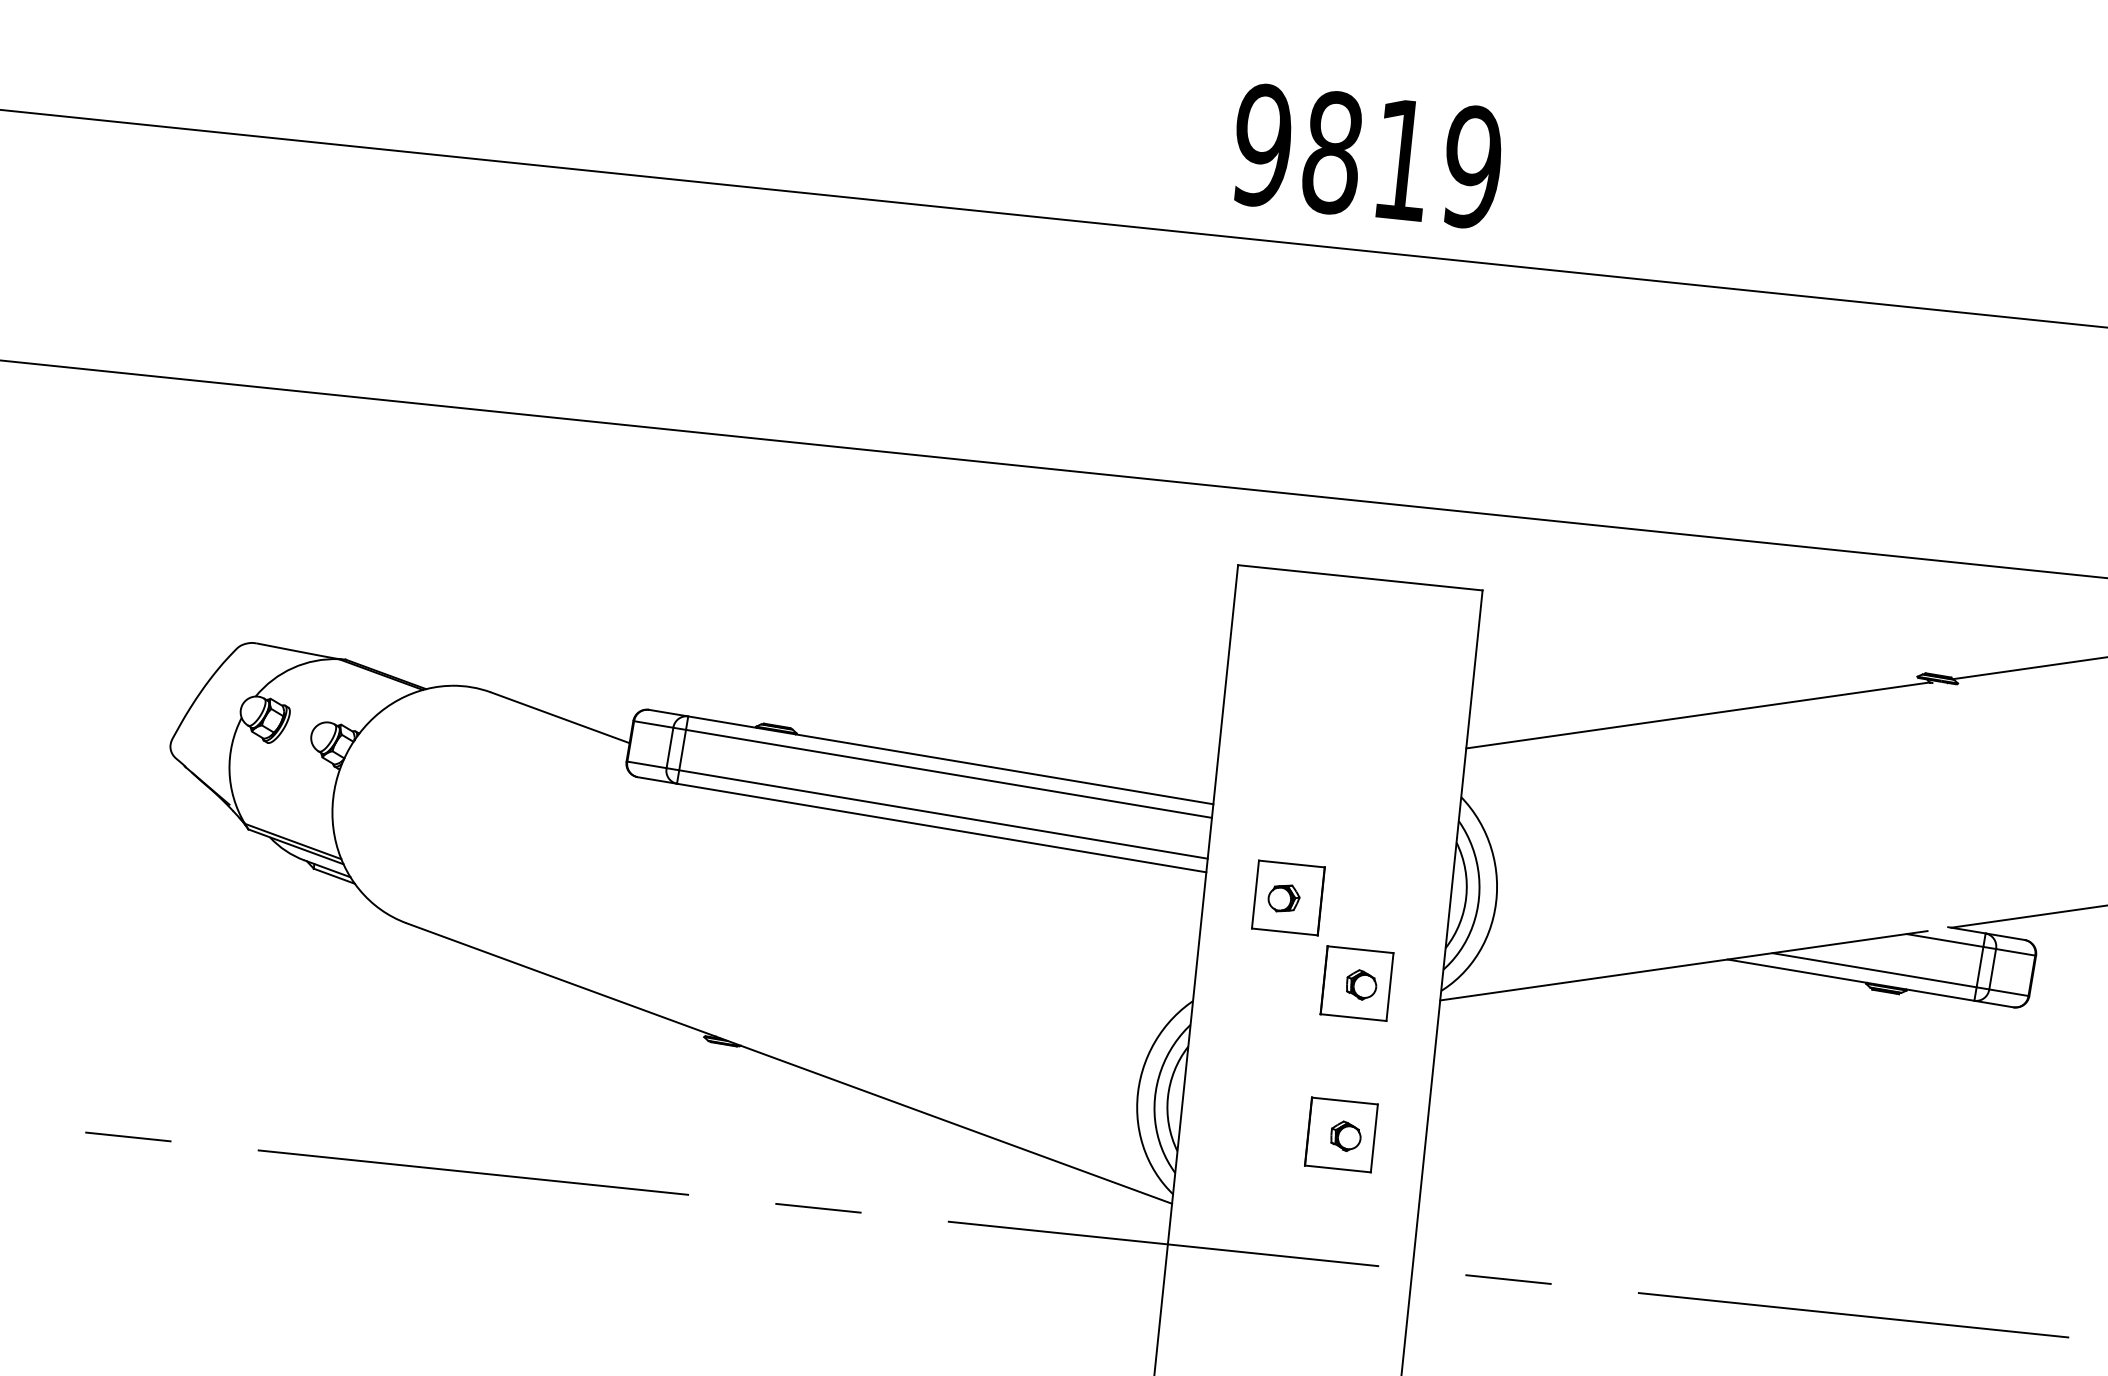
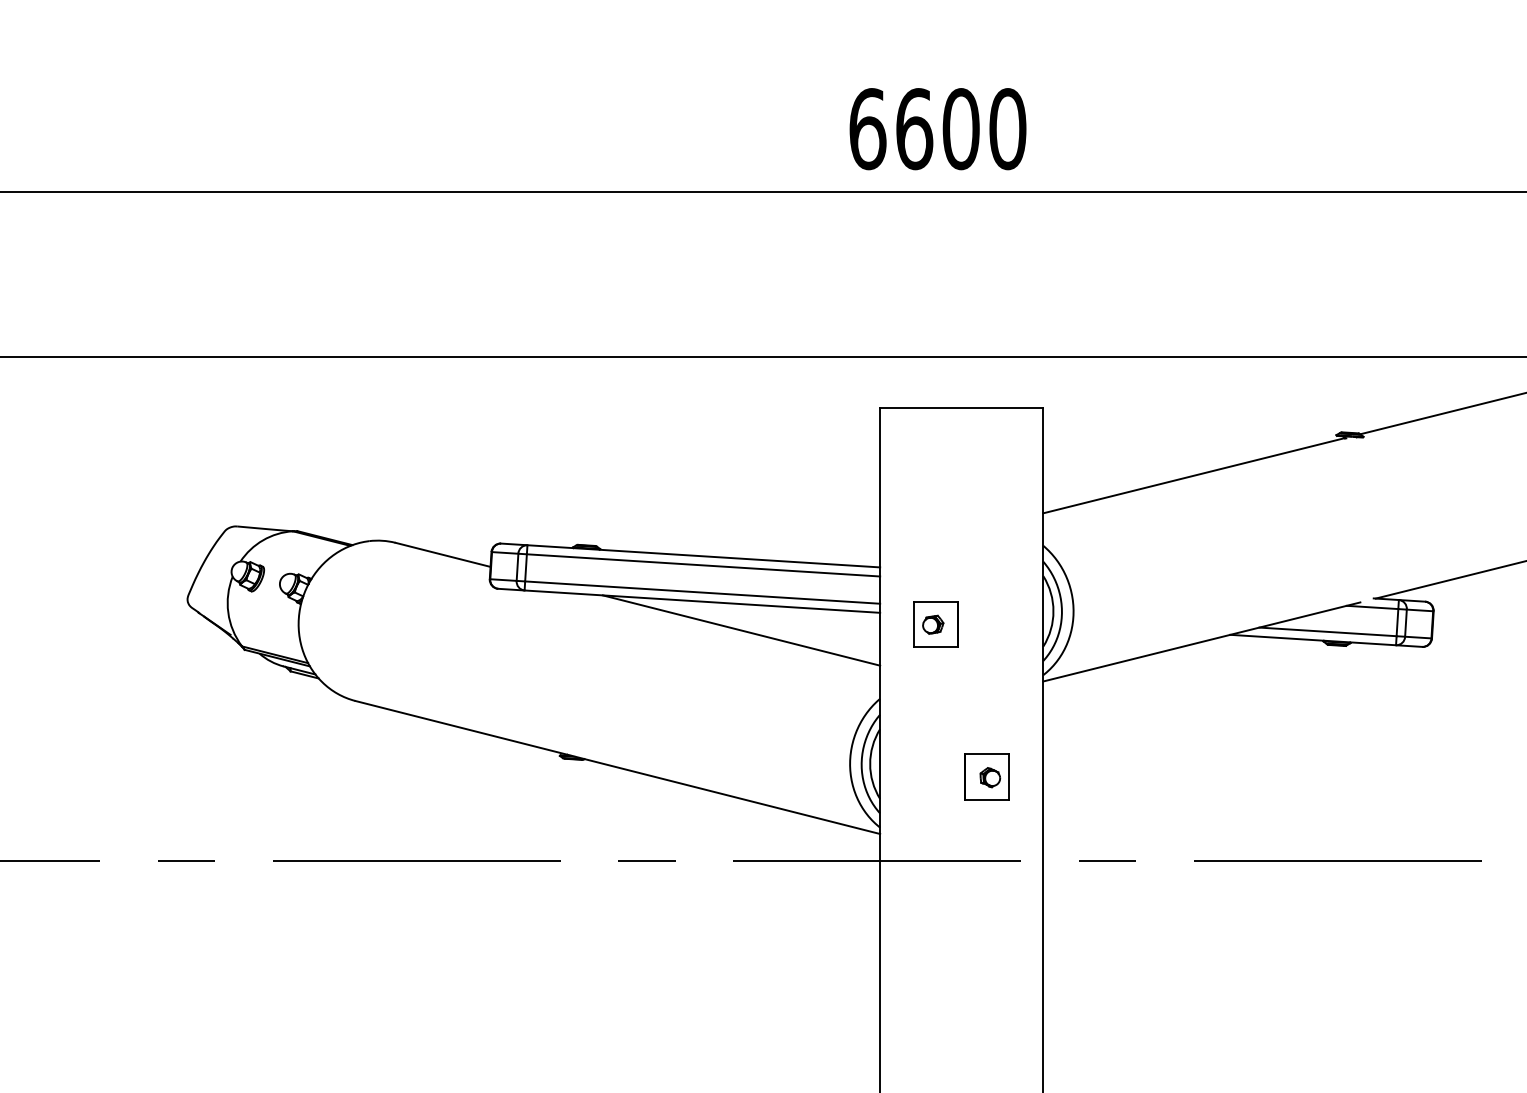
text: (1367, 156) -> (937, 129), 9819 -> 6600
line: (995, 877) -> (741, 630), added
part: (1355, 982) -> (986, 675), removed

